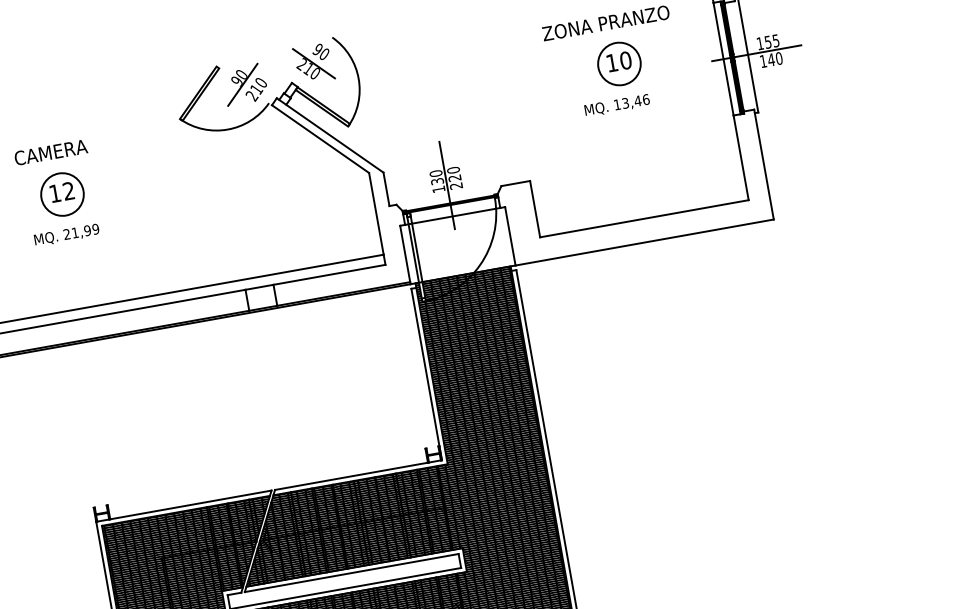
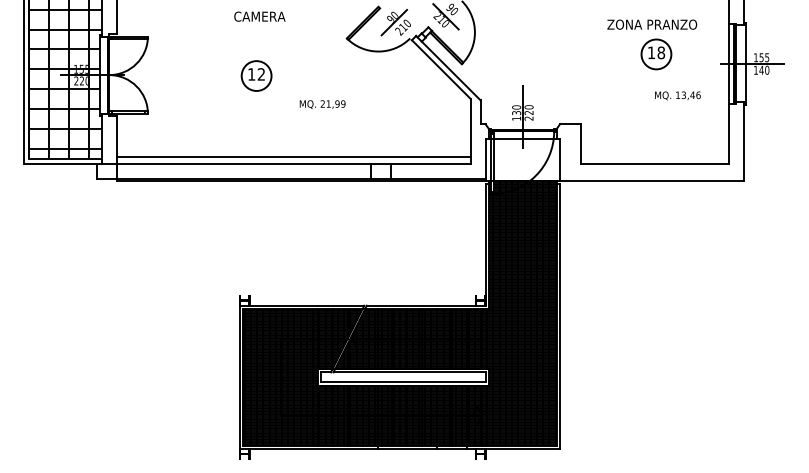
text: (626, 59) -> (661, 52), 10 -> 18
text: (616, 105) -> (677, 95), moved
text: (50, 152) -> (259, 16), moved
text: (66, 235) -> (322, 104), moved

